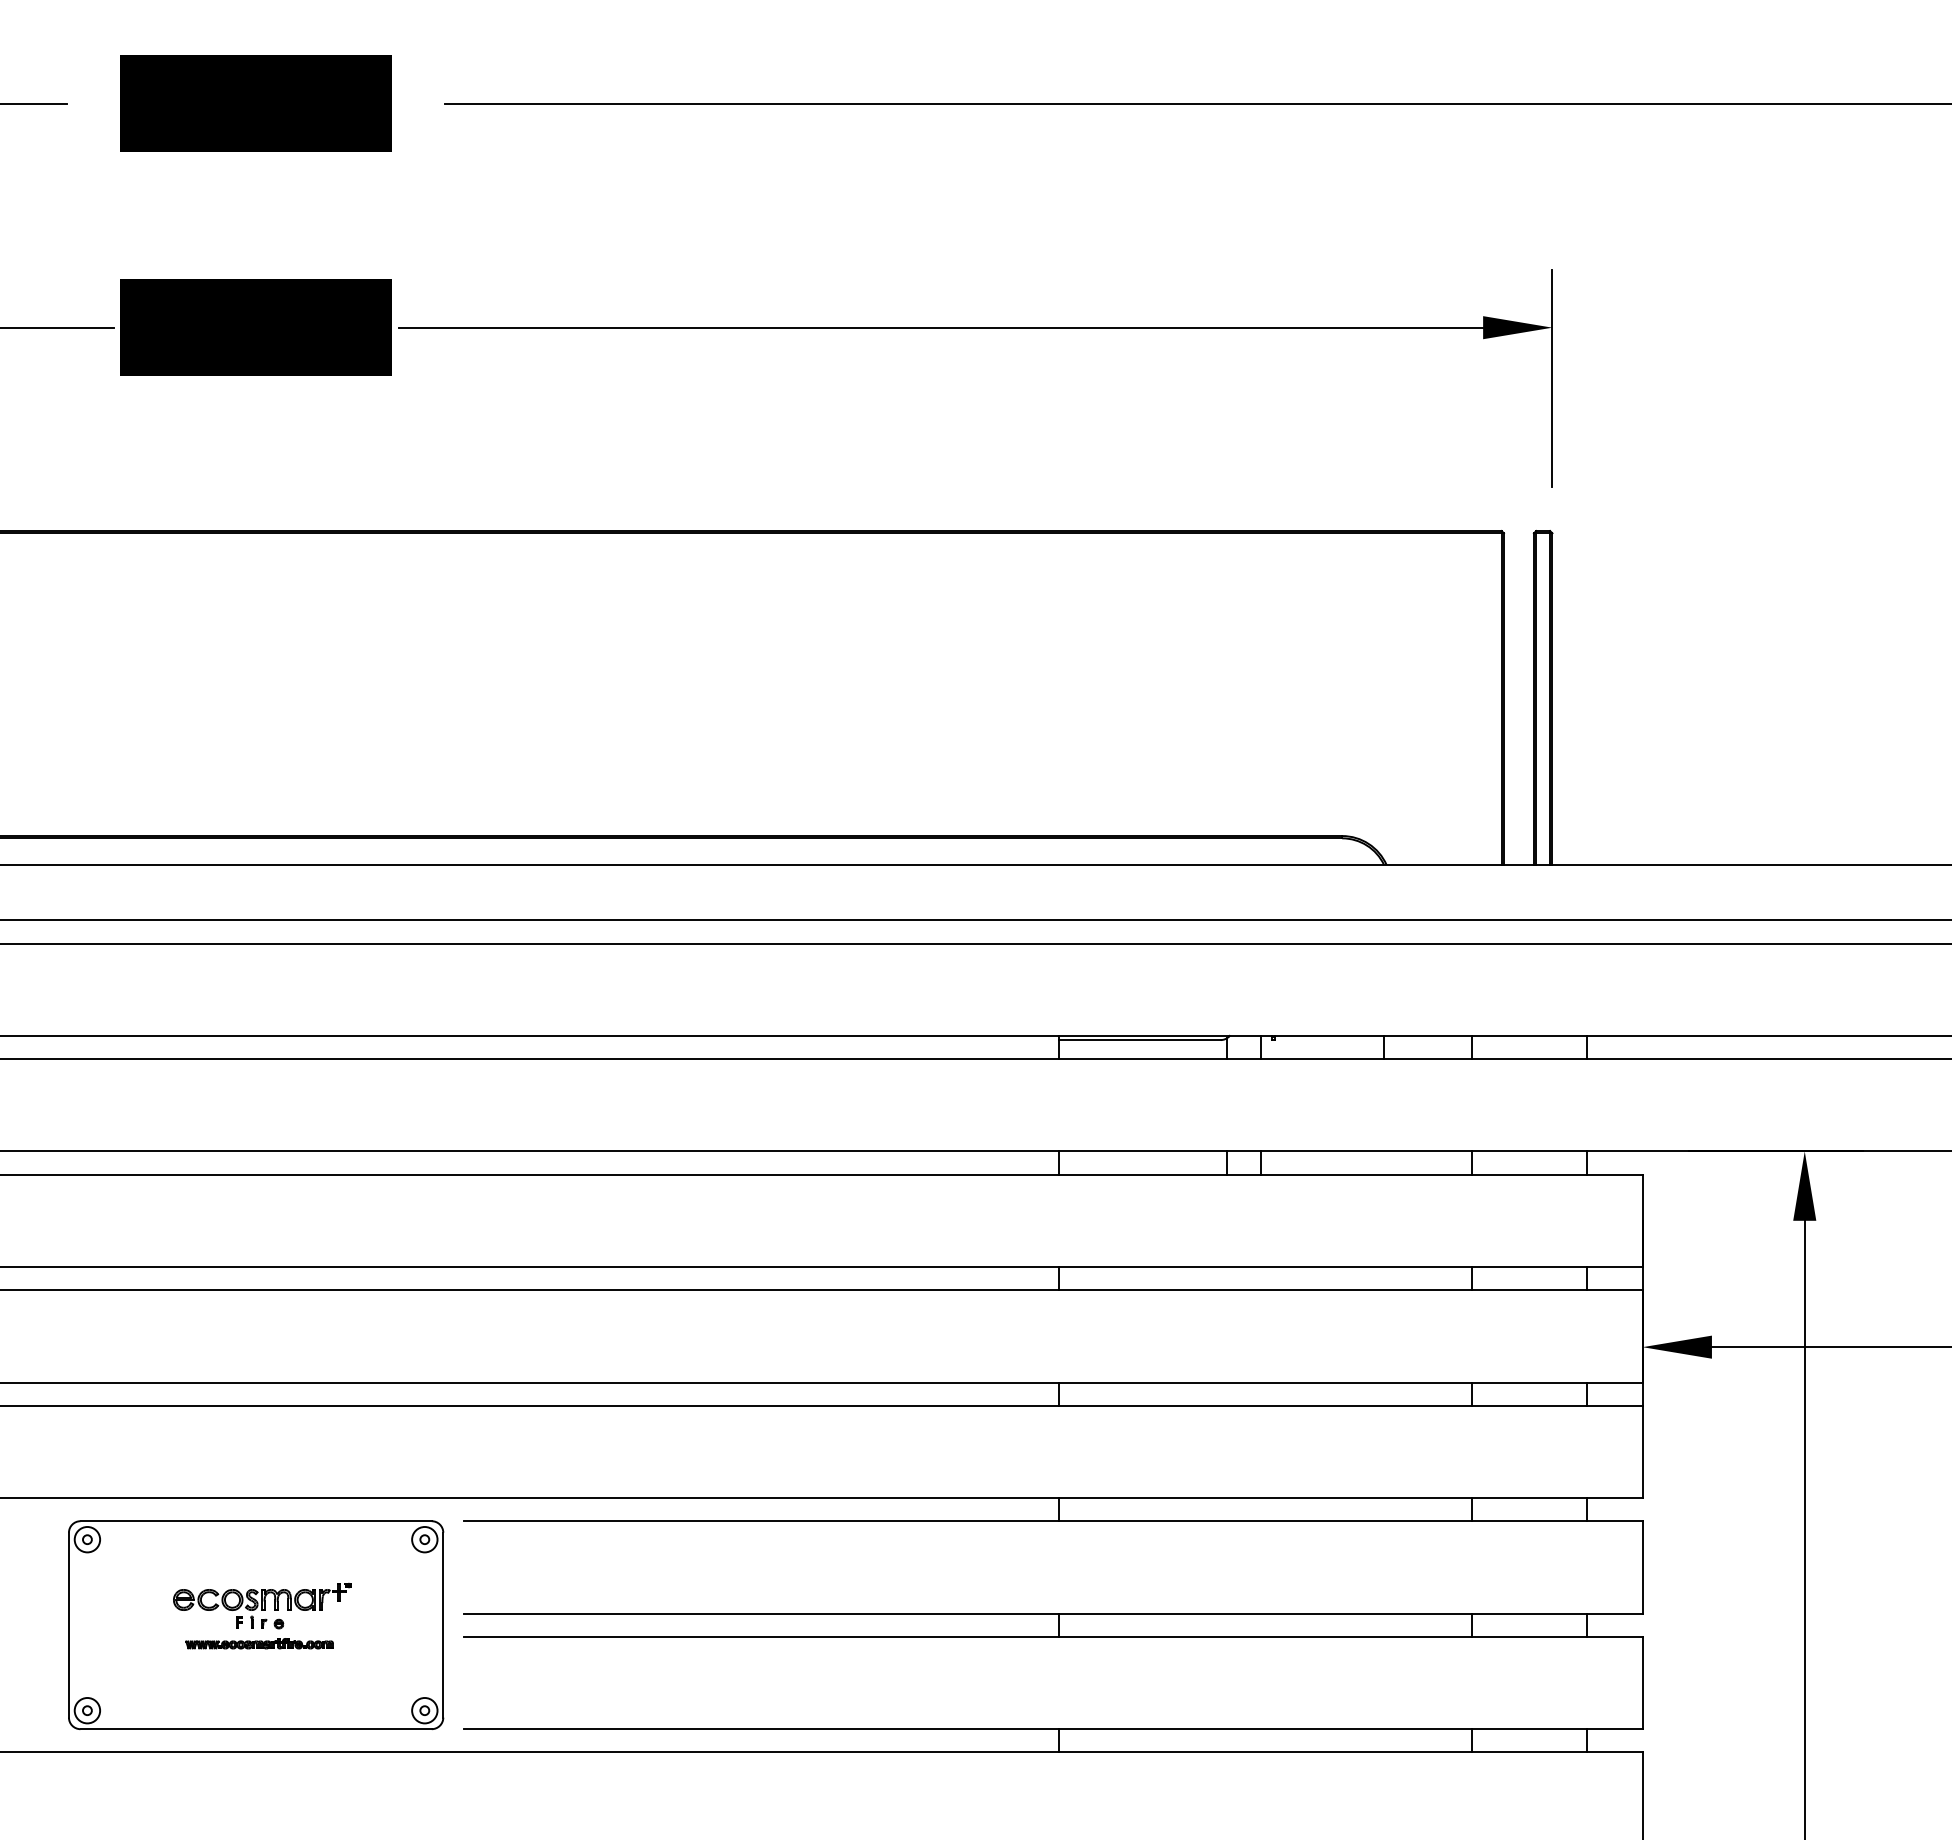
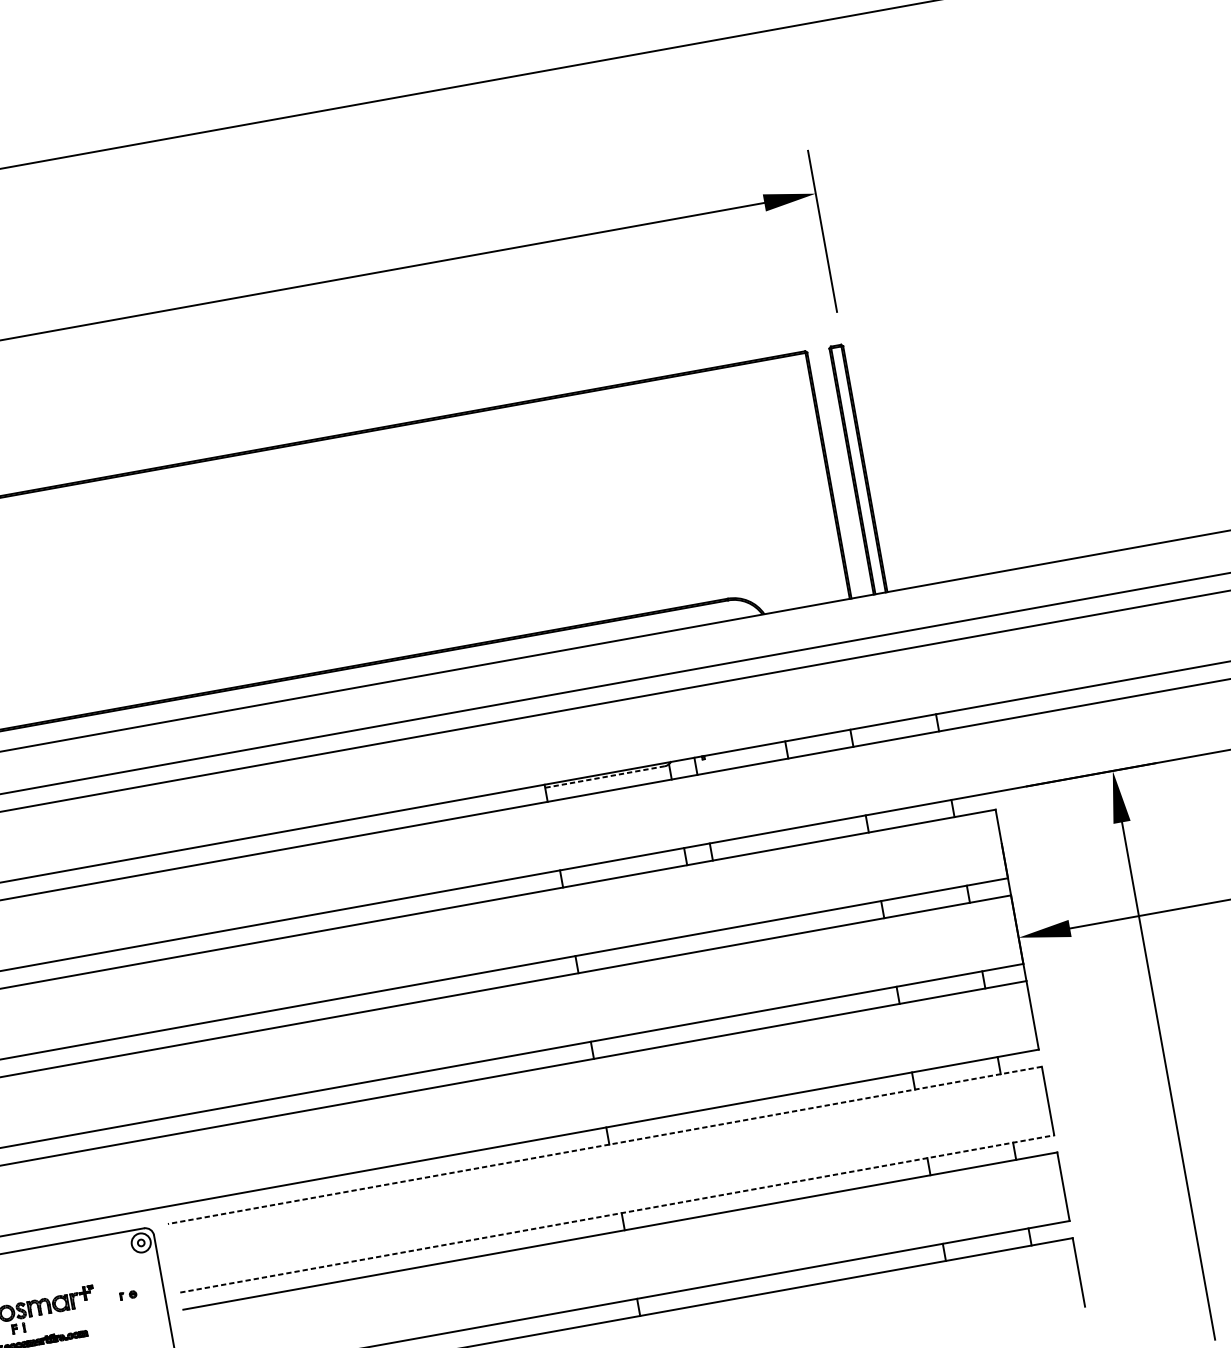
line: (1140, 1040) -> (605, 777), solid -> dashed
line: (1052, 1521) -> (604, 1145), solid -> dashed
line: (1053, 1613) -> (617, 1213), solid -> dashed
part: (272, 1623) -> (128, 1294), moved

